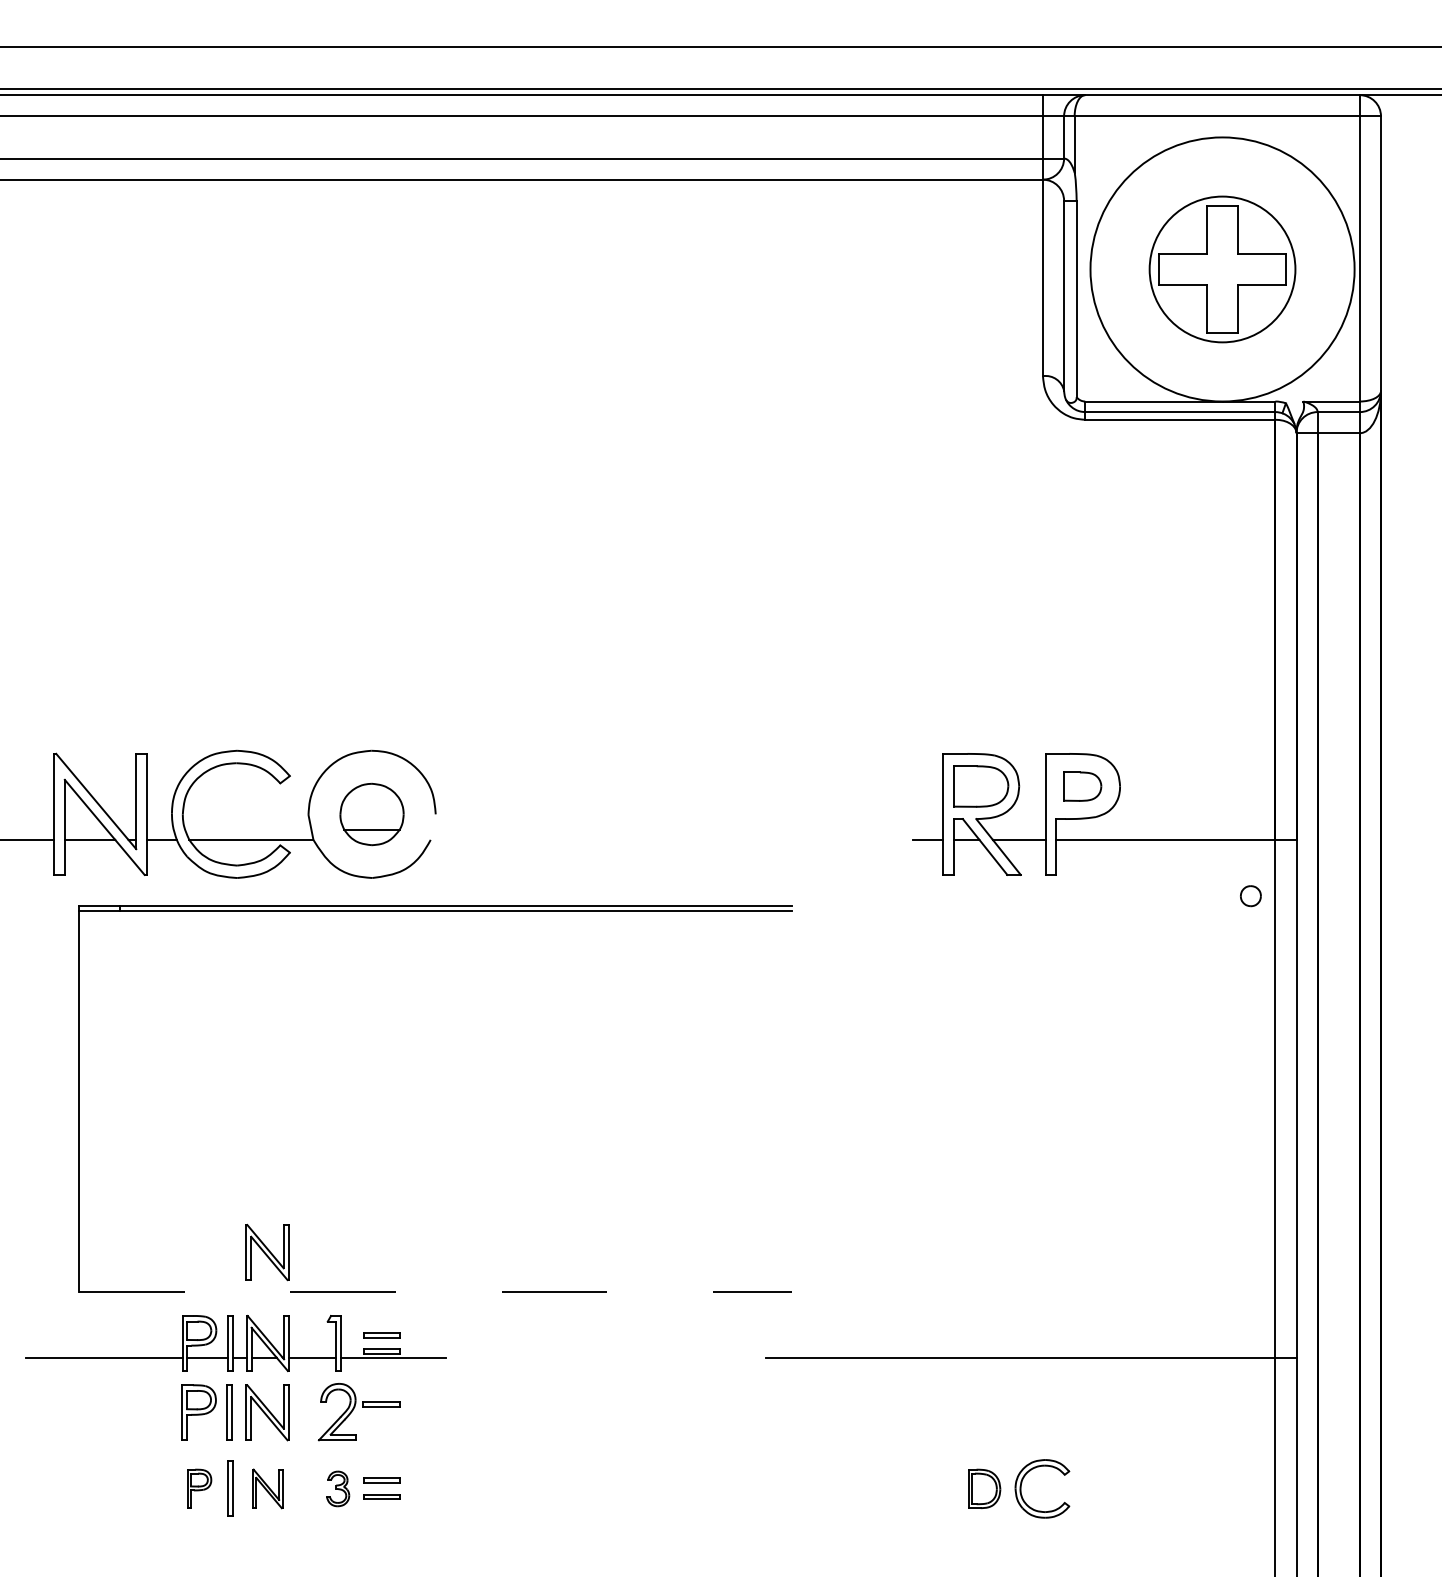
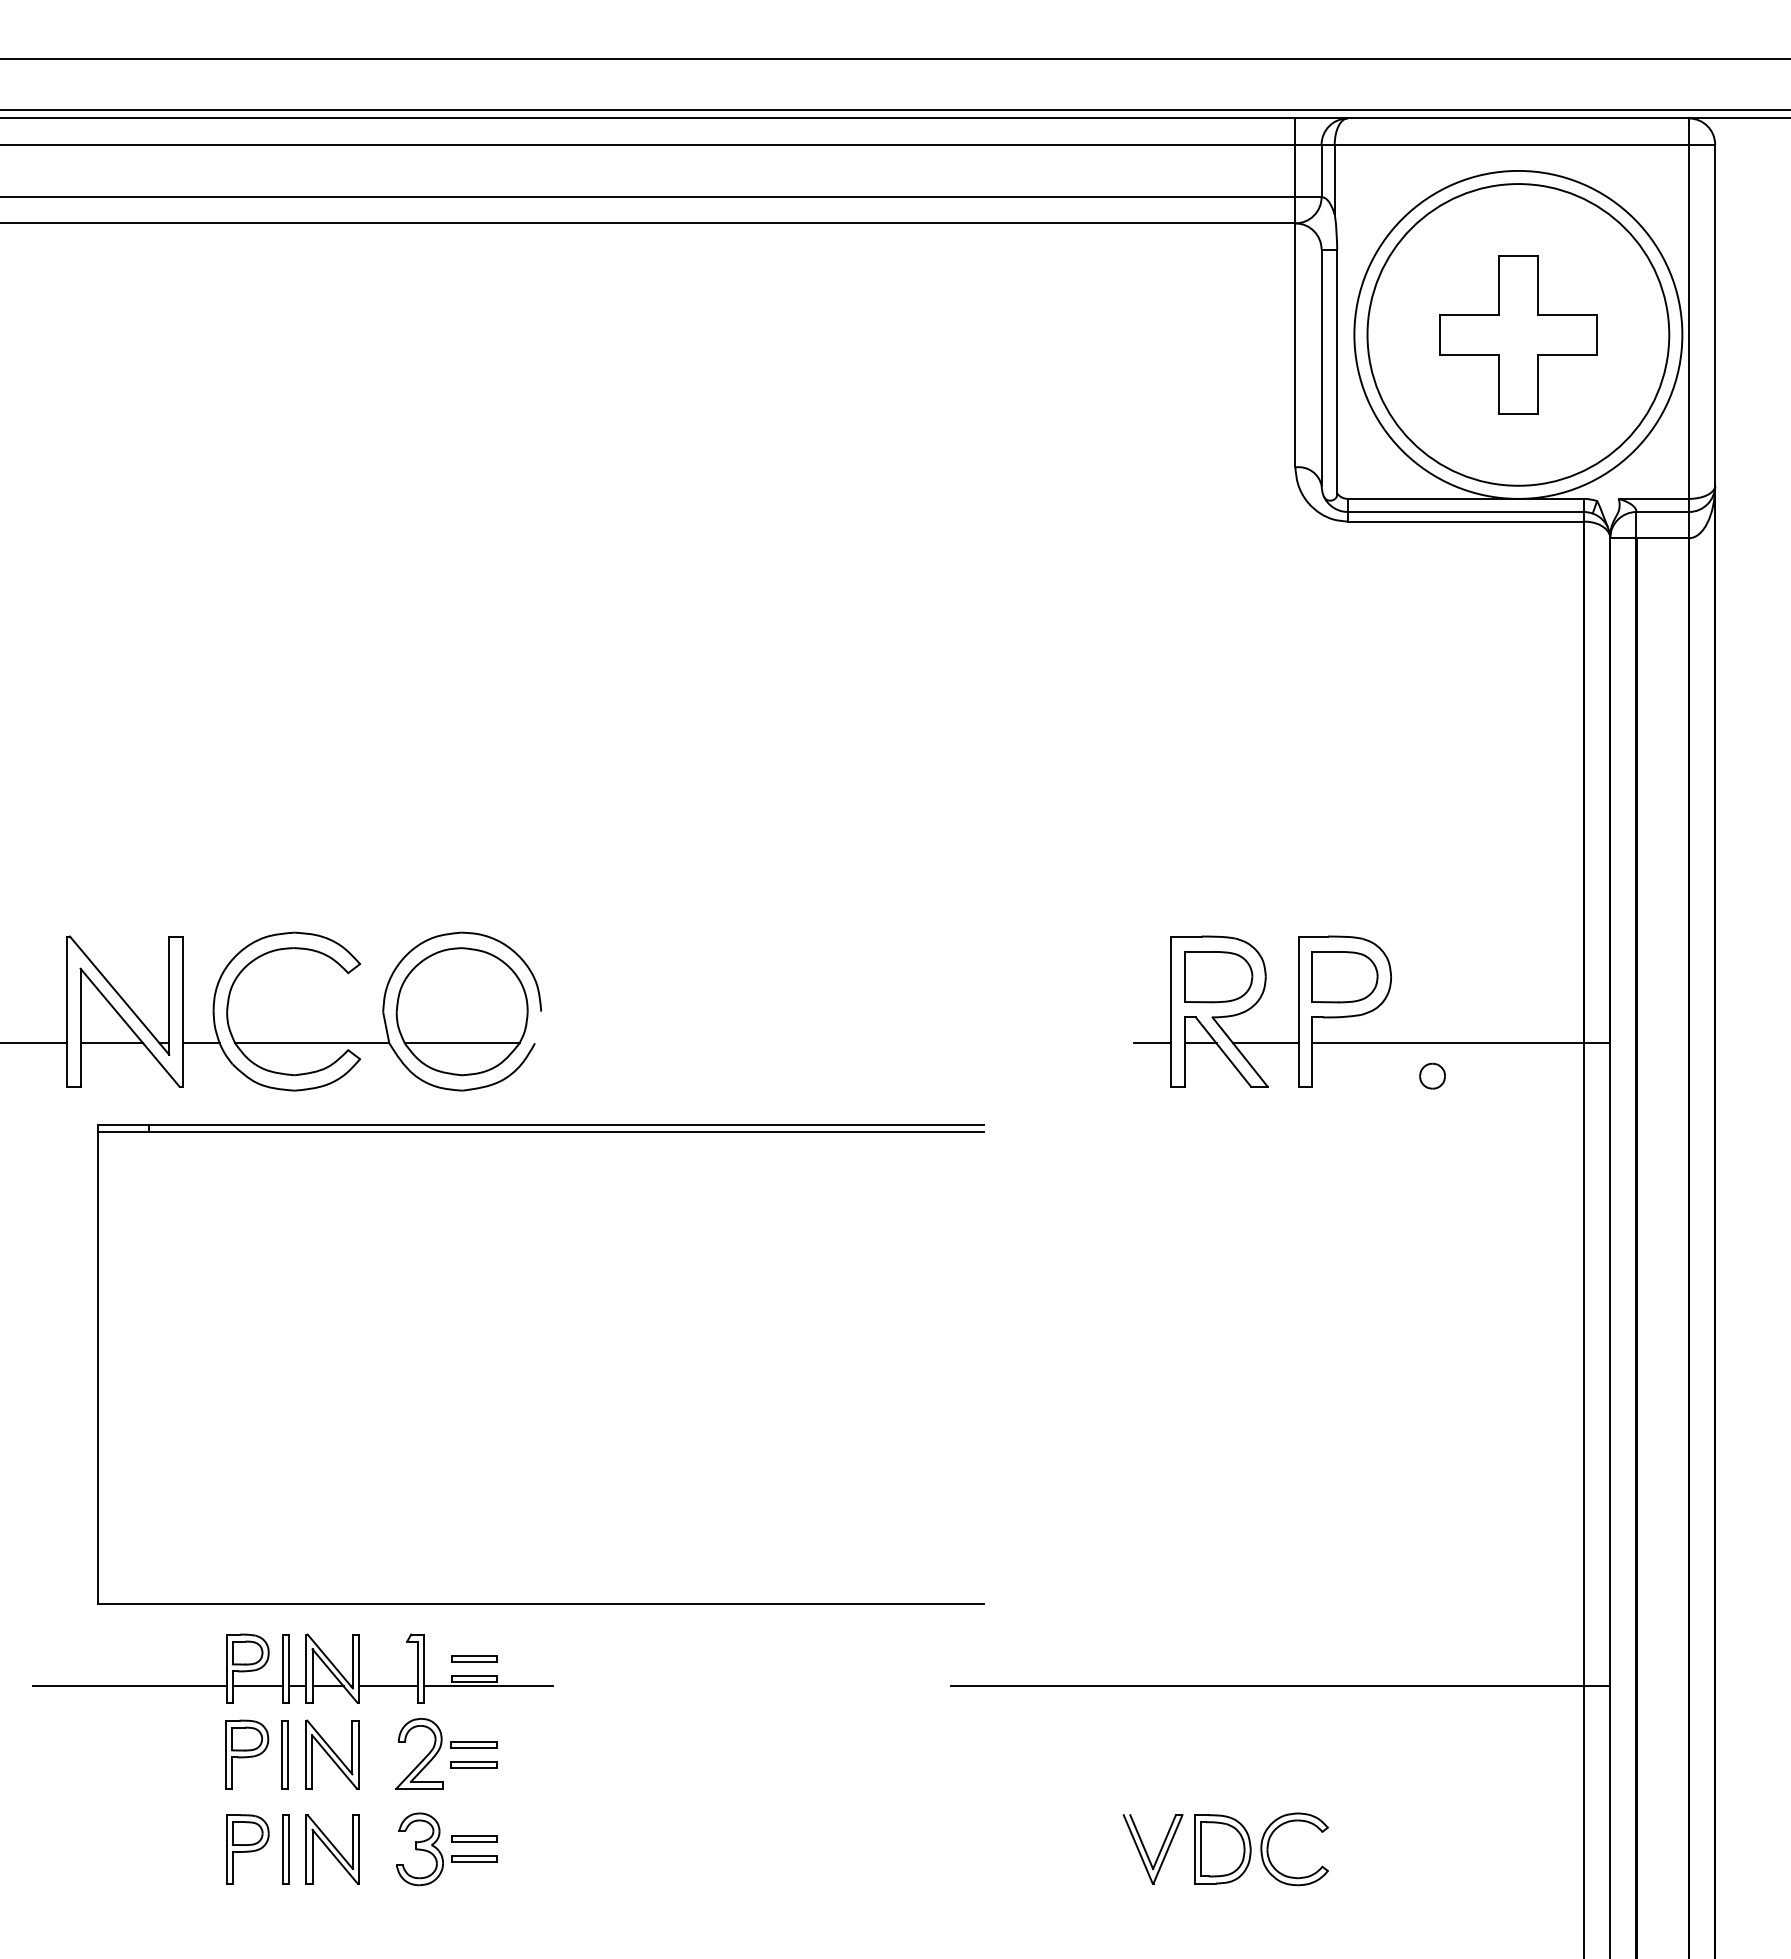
circle: (1222, 269) -> (1518, 334), size x1.67
part: (1082, 786) -> (1344, 977), size x1.43
part: (371, 814) -> (461, 1011), size x1.67
part: (1250, 895) -> (1432, 1075), moved
part: (267, 1252) -> (332, 1555), removed
line: (435, 1291) -> (541, 1604), dashed -> solid
part: (381, 1420) -> (473, 1764), added
part: (199, 1489) -> (247, 1849), size x1.43
part: (267, 1489) -> (332, 1849), size x1.43
part: (337, 1489) -> (419, 1849), size x1.67
part: (927, 1489) -> (1152, 1849), added
part: (984, 1489) -> (1222, 1849), size x1.43

